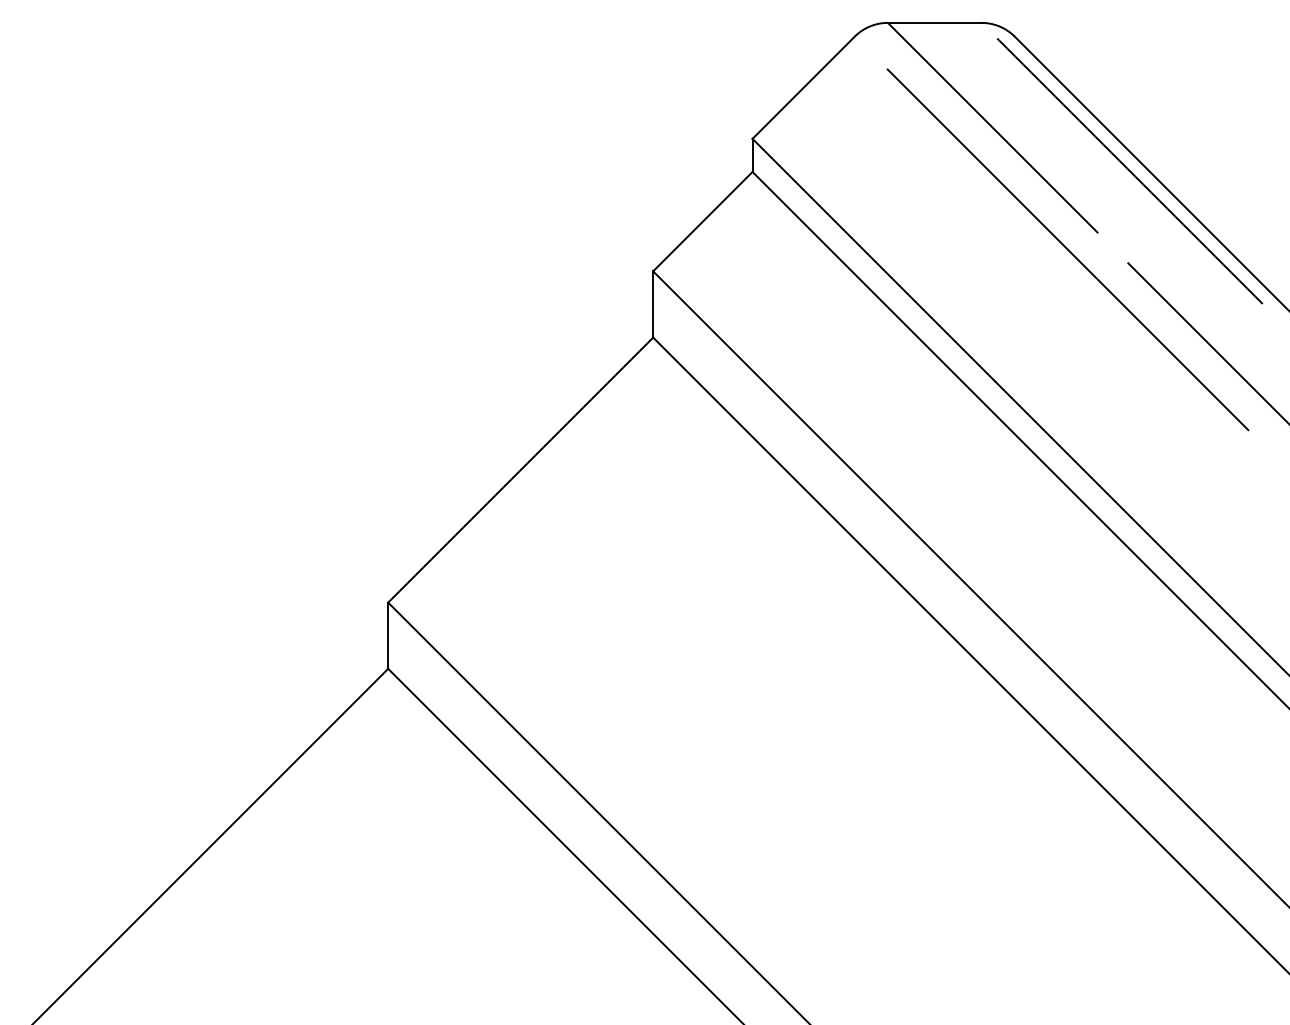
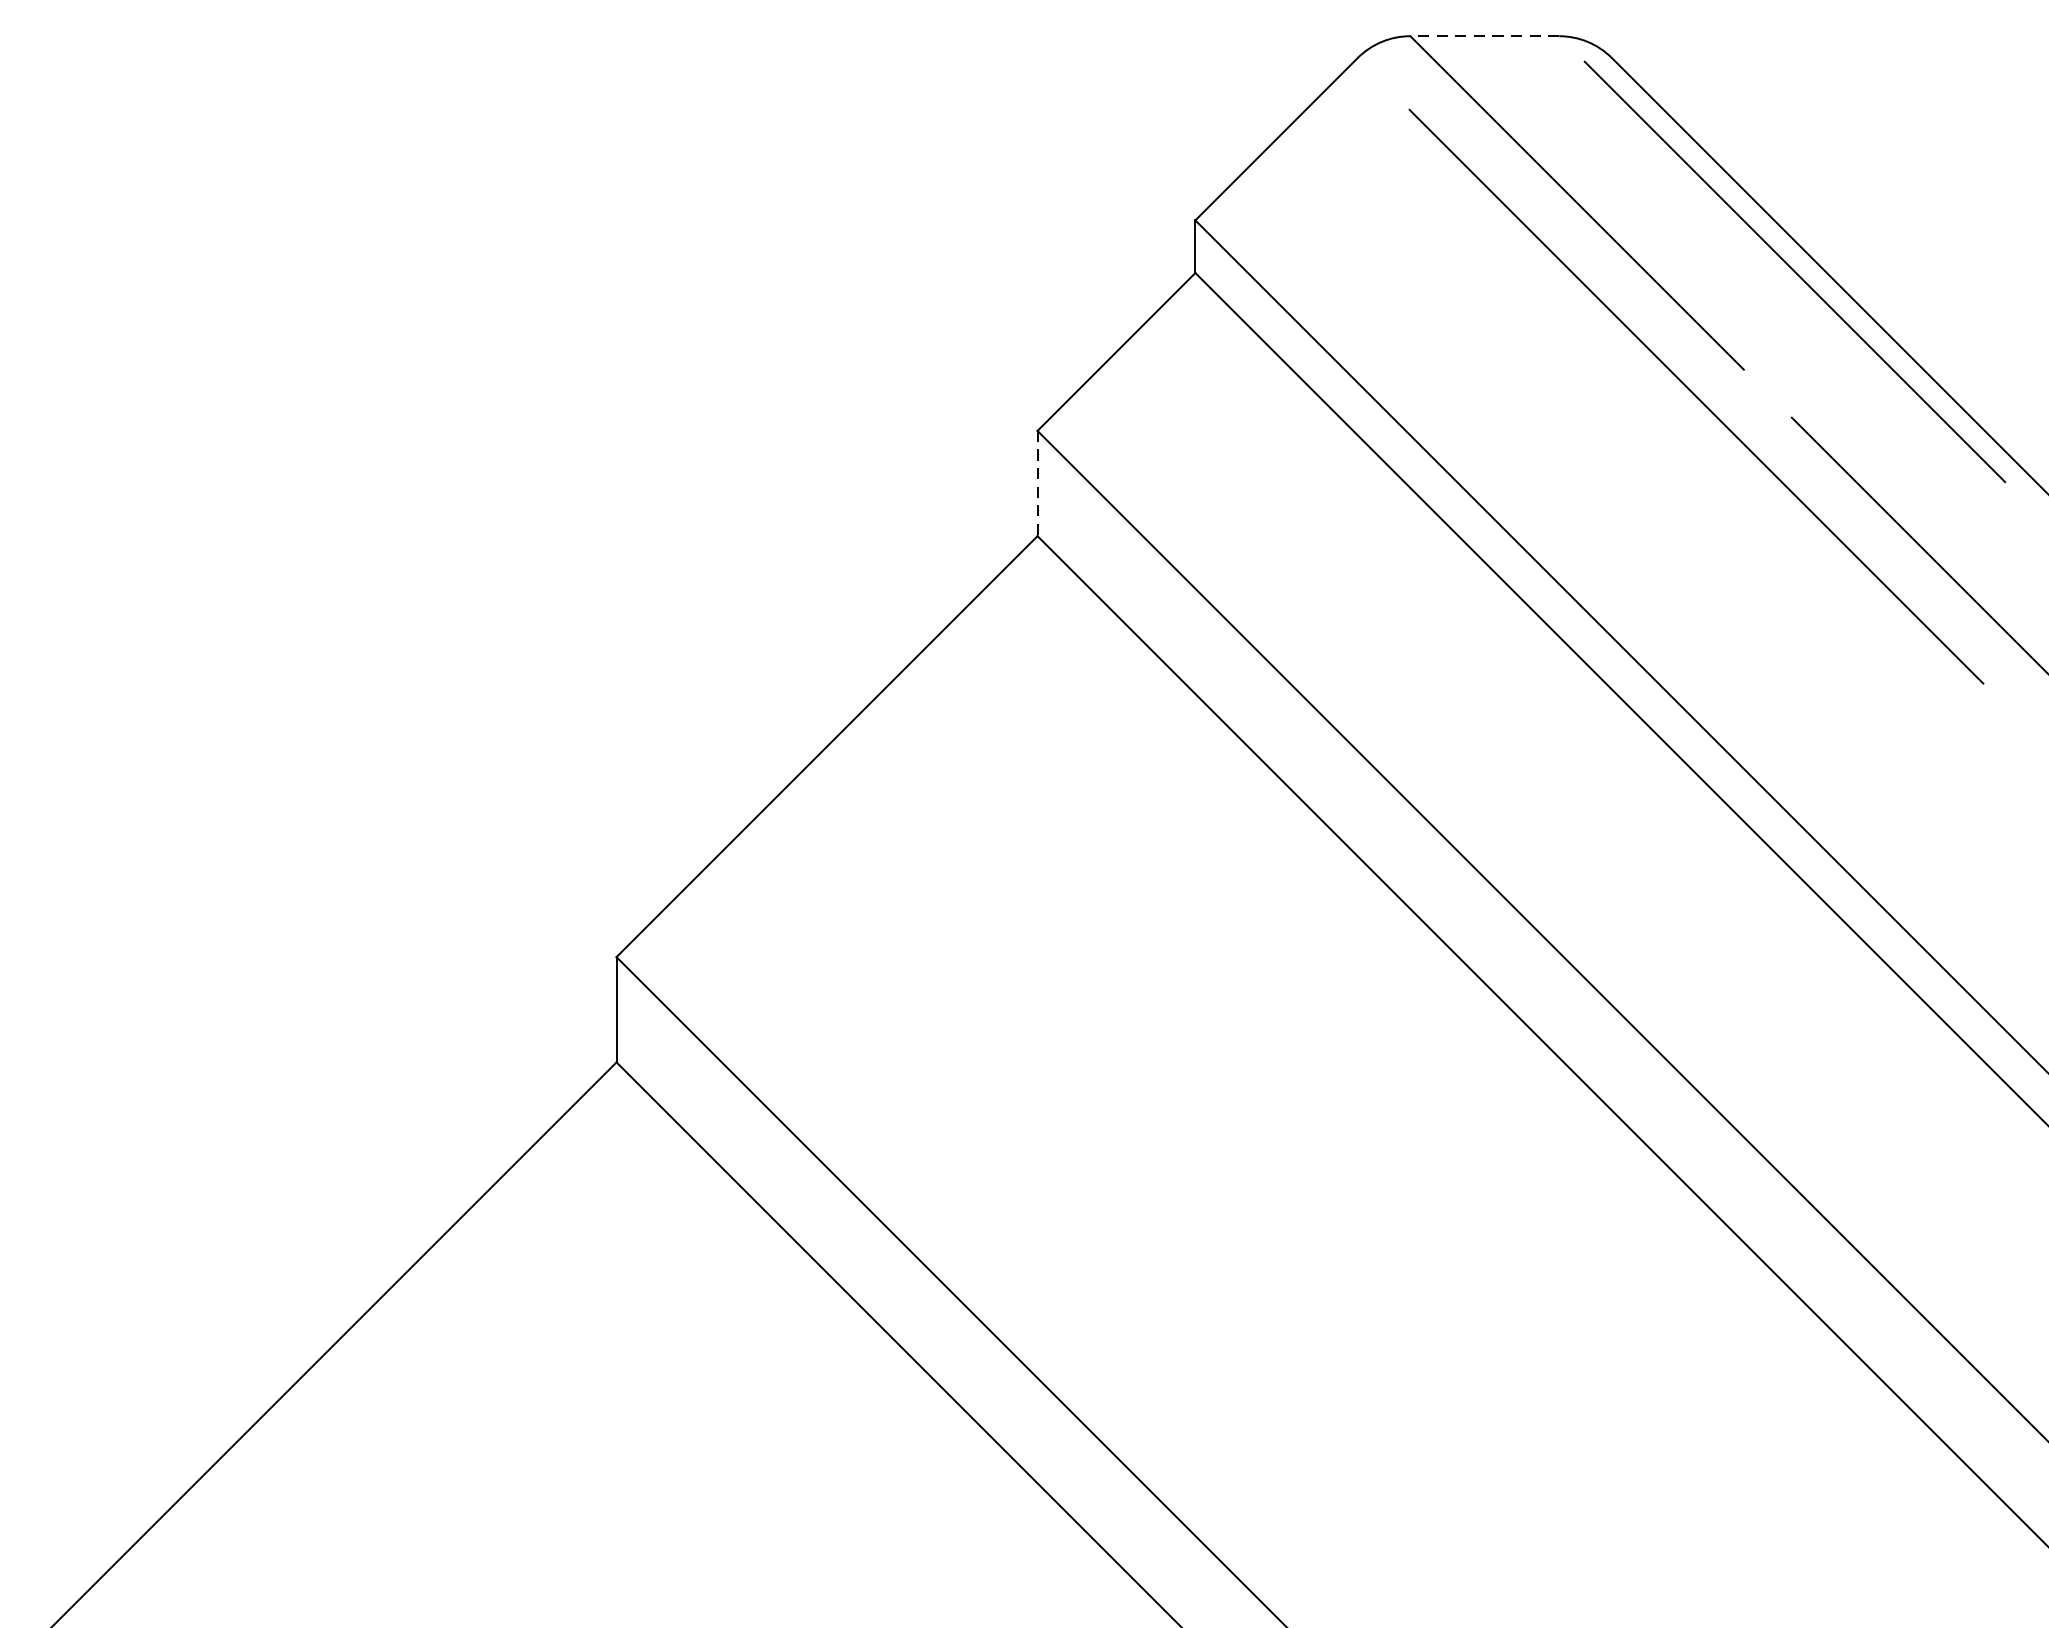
line: (934, 22) -> (1484, 35), solid -> dashed
line: (653, 304) -> (1038, 483), solid -> dashed

